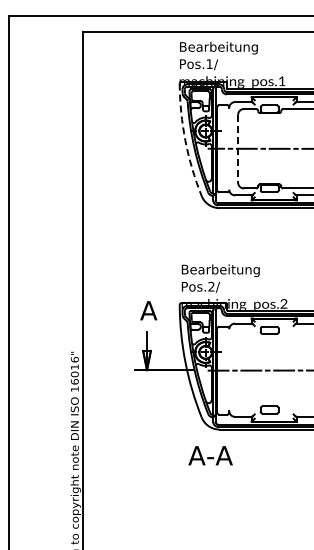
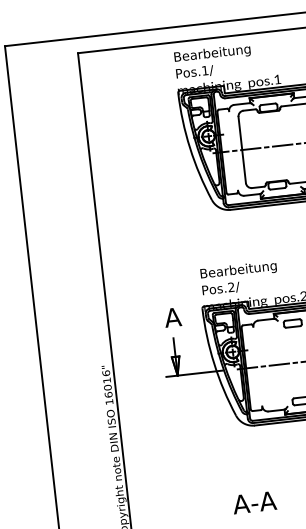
arc: (185, 140) -> (190, 147), dashed -> solid
line: (238, 148) -> (242, 149), dashed -> solid
text: (210, 455) -> (254, 502), moved

